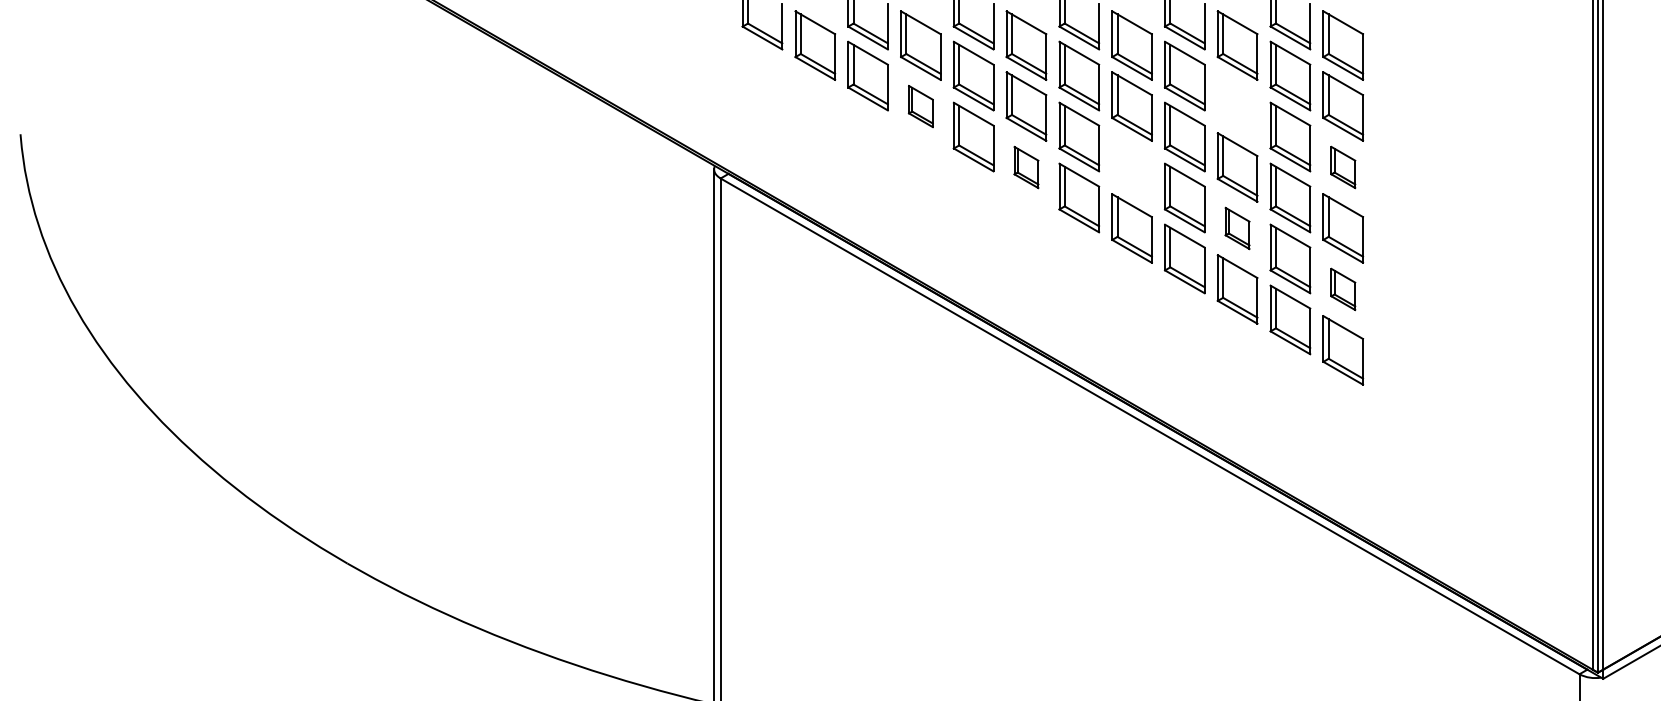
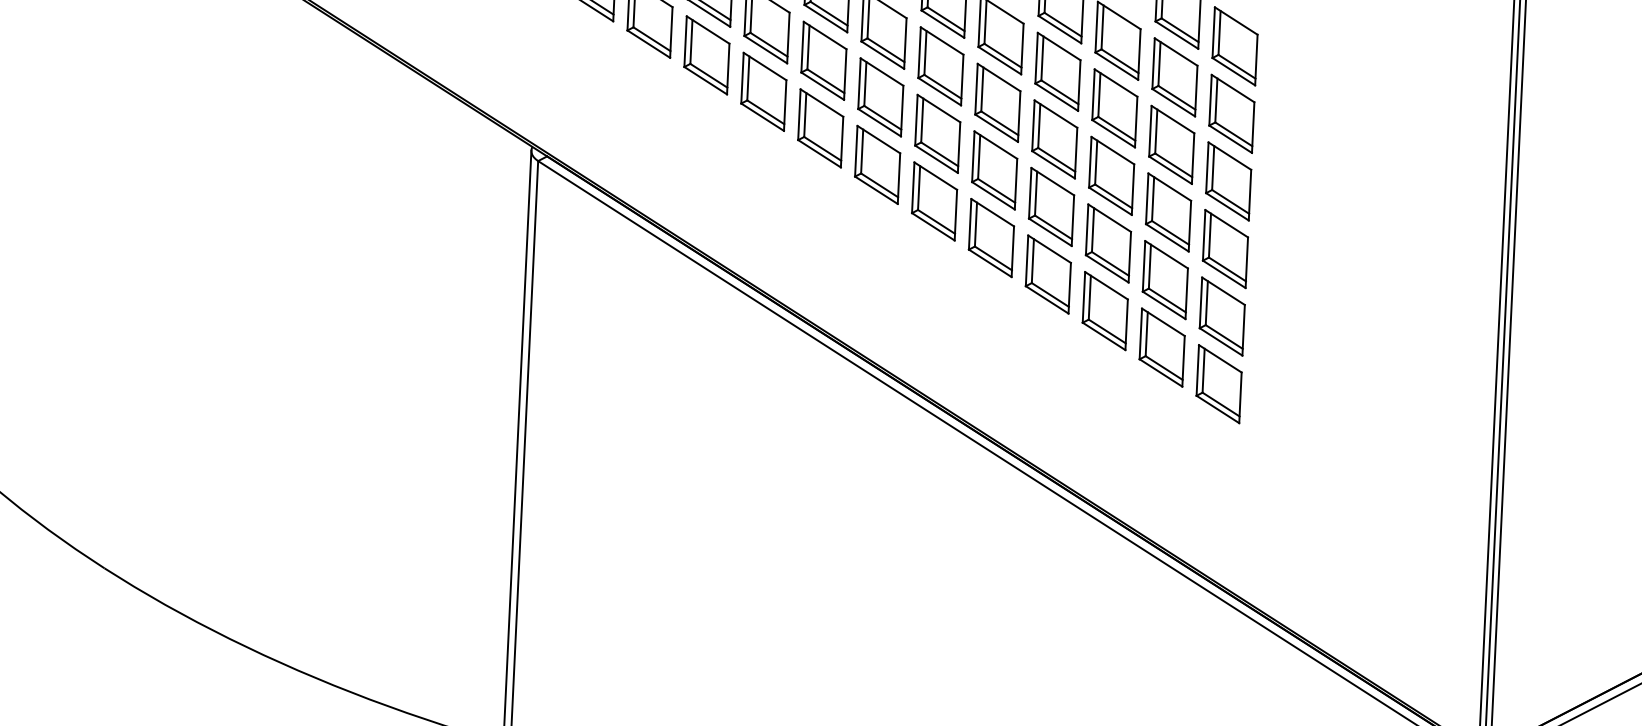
part: (920, 106) -> (763, 91), size x1.67
part: (1237, 106) -> (1114, 108), added
part: (1026, 167) -> (877, 164), size x1.67
part: (1131, 167) -> (994, 170), added
part: (1343, 167) -> (1228, 181), size x1.67
part: (1237, 228) -> (1108, 243), size x1.67
part: (1343, 289) -> (1222, 316), size x1.67

